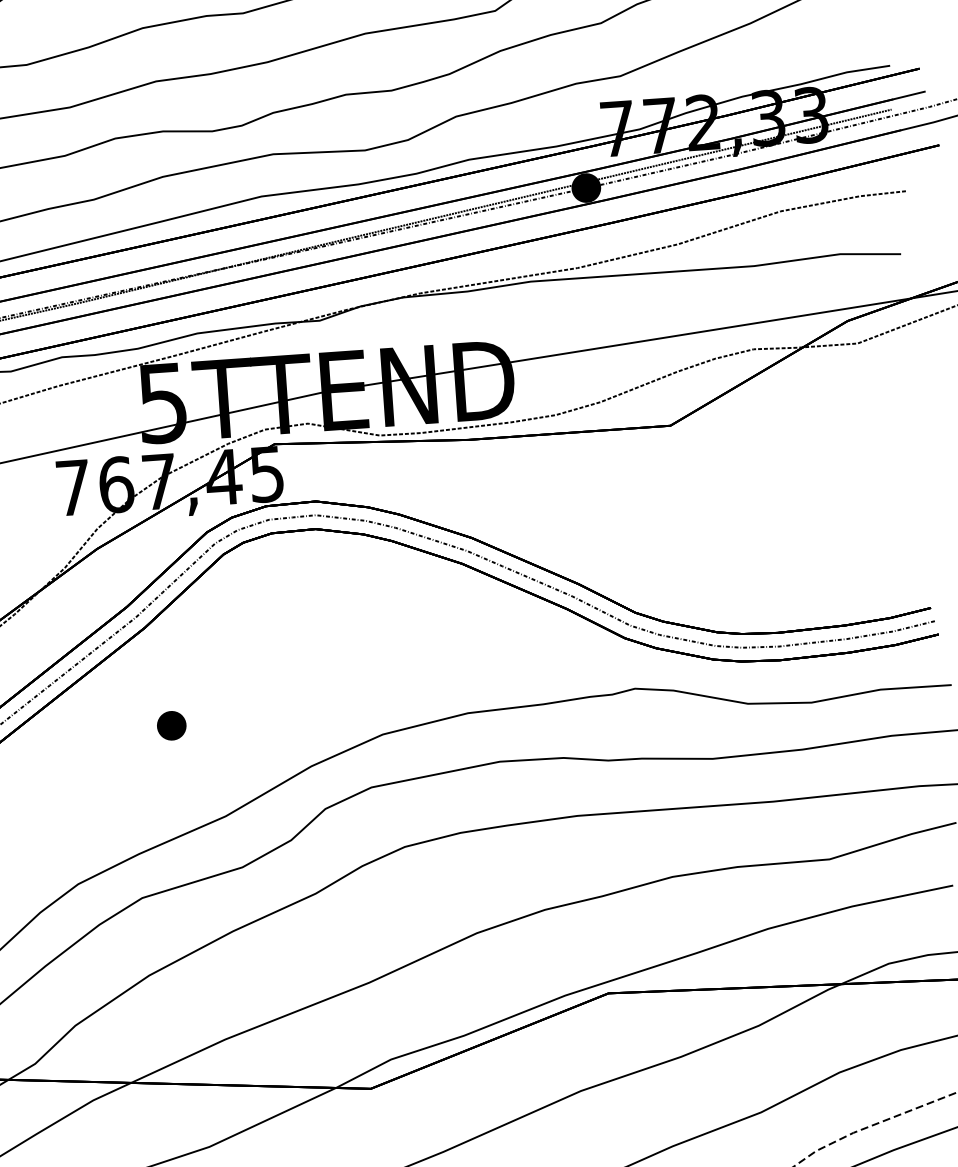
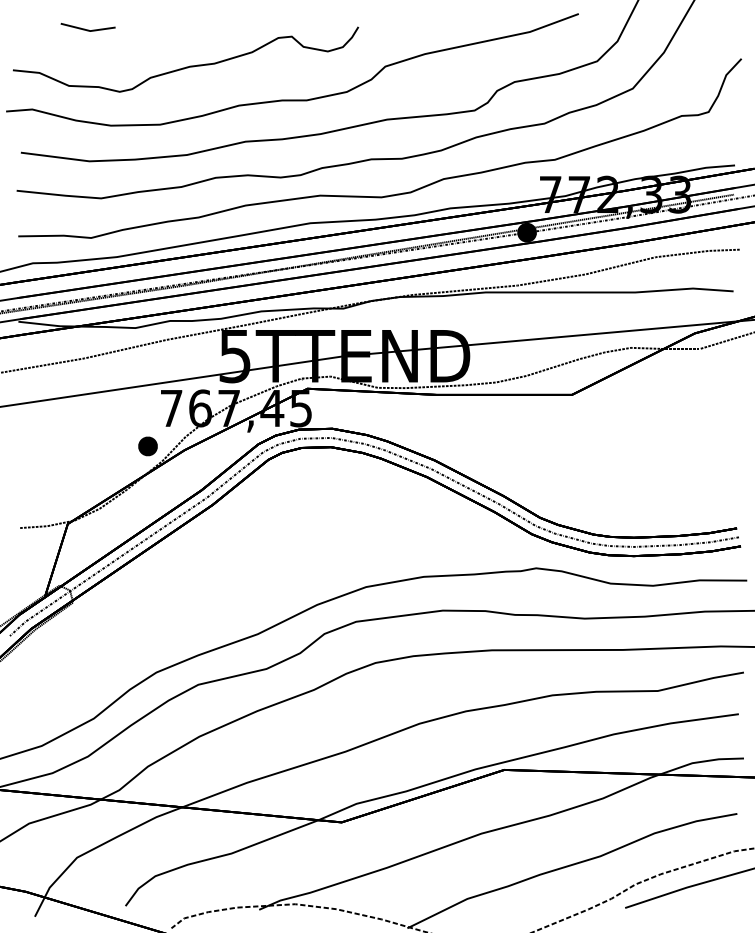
part: (170, 725) -> (147, 446), moved

